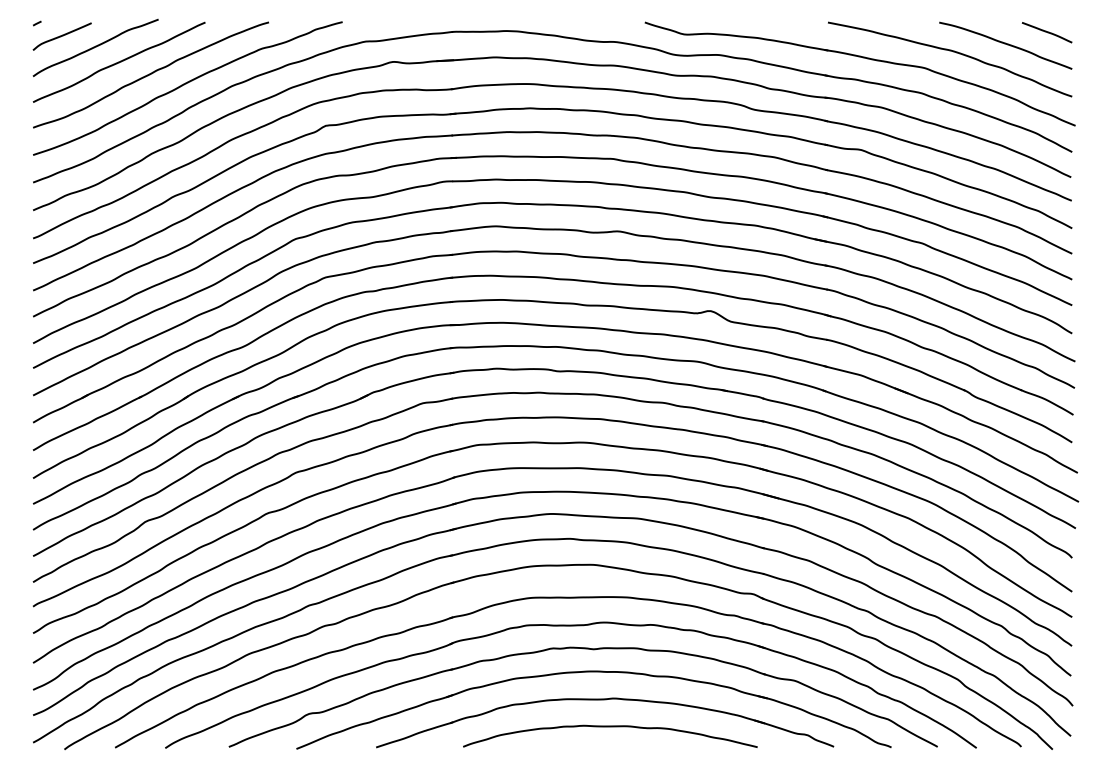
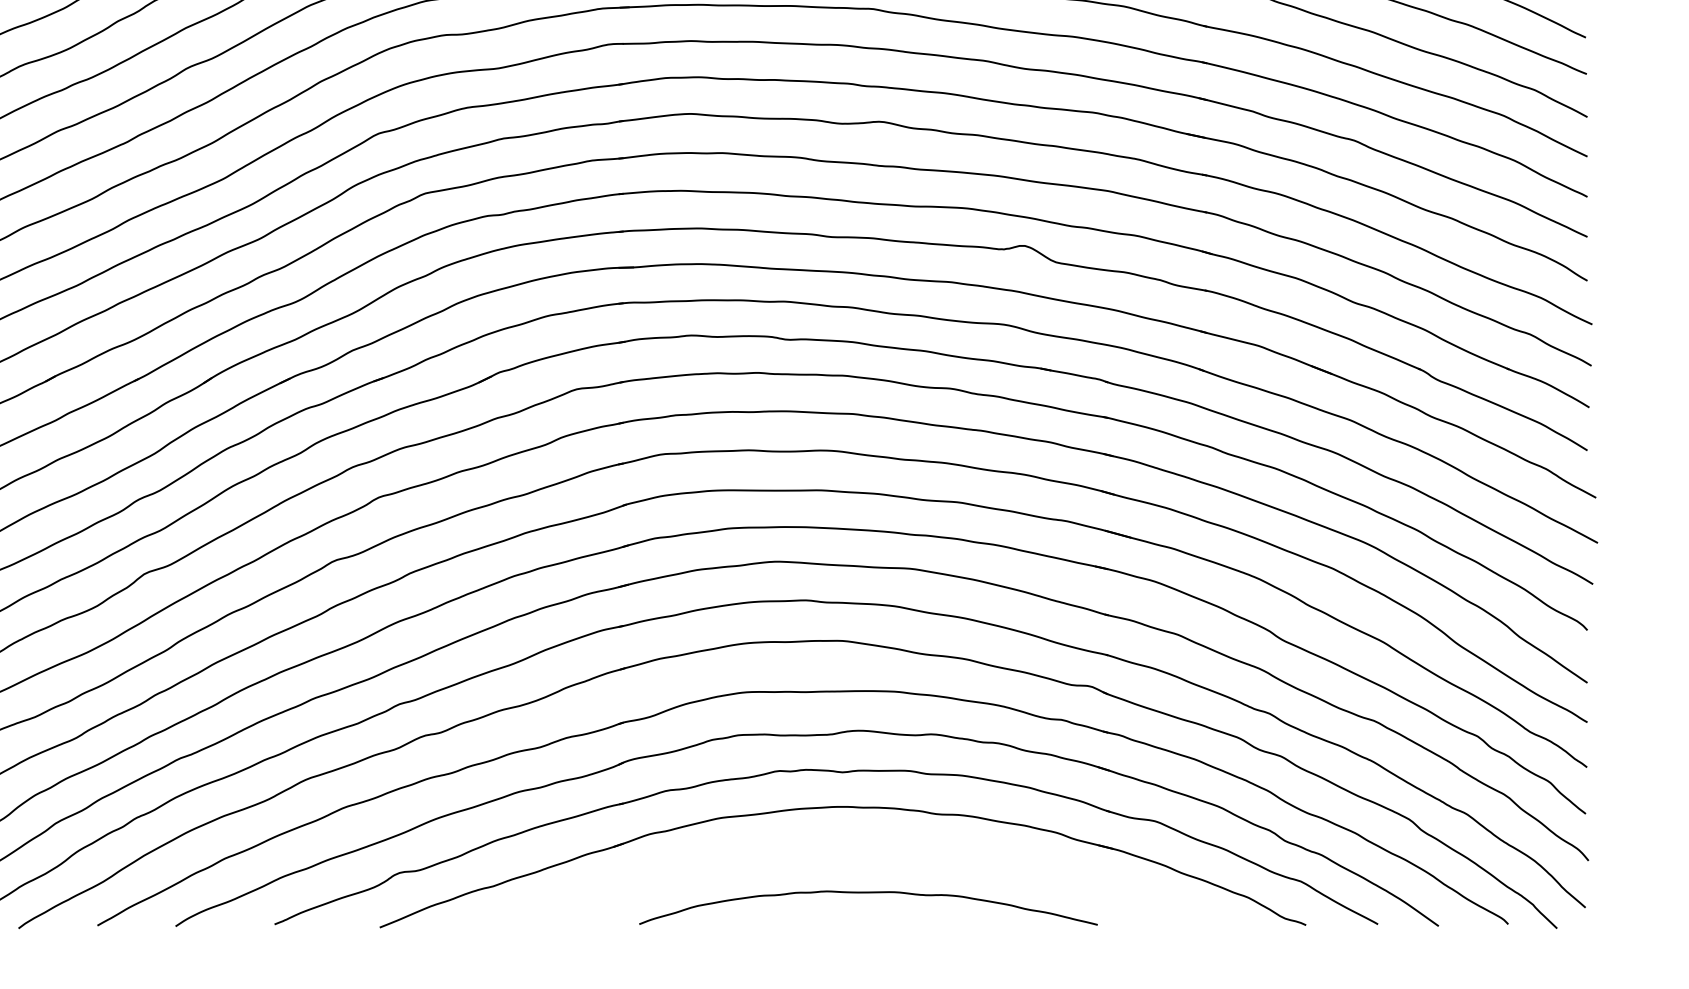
part: (605, 700) -> (860, 852), removed

